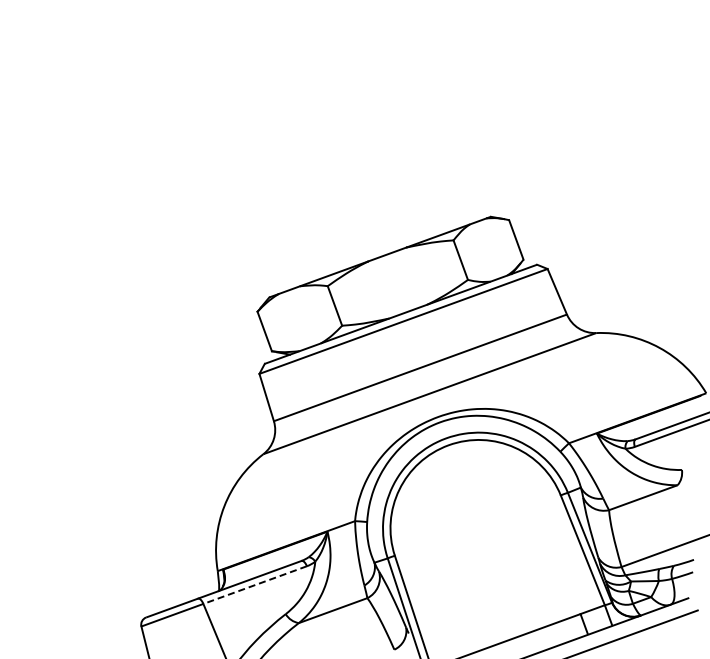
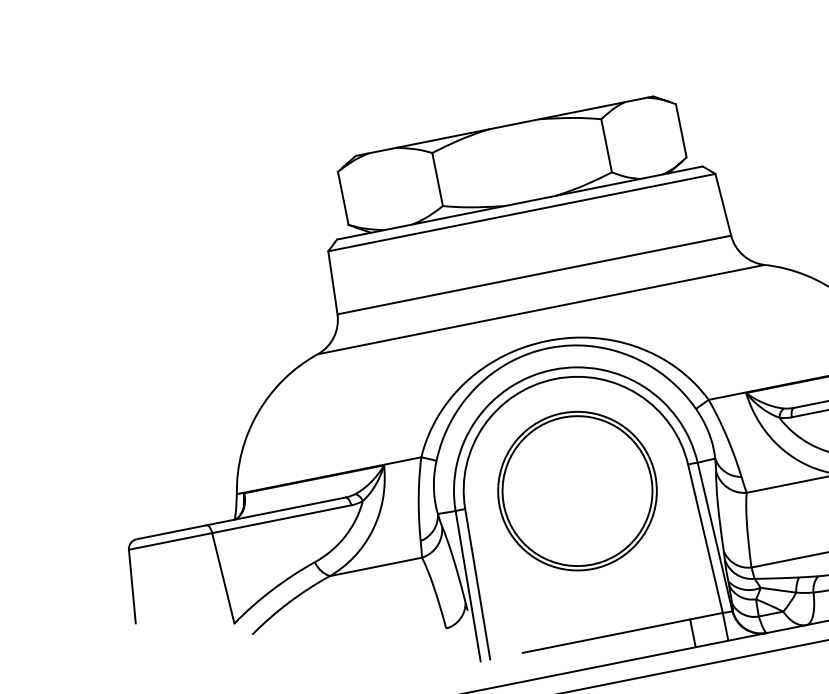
part: (478, 528) -> (576, 490), added
line: (254, 585) -> (280, 519), dashed -> solid

